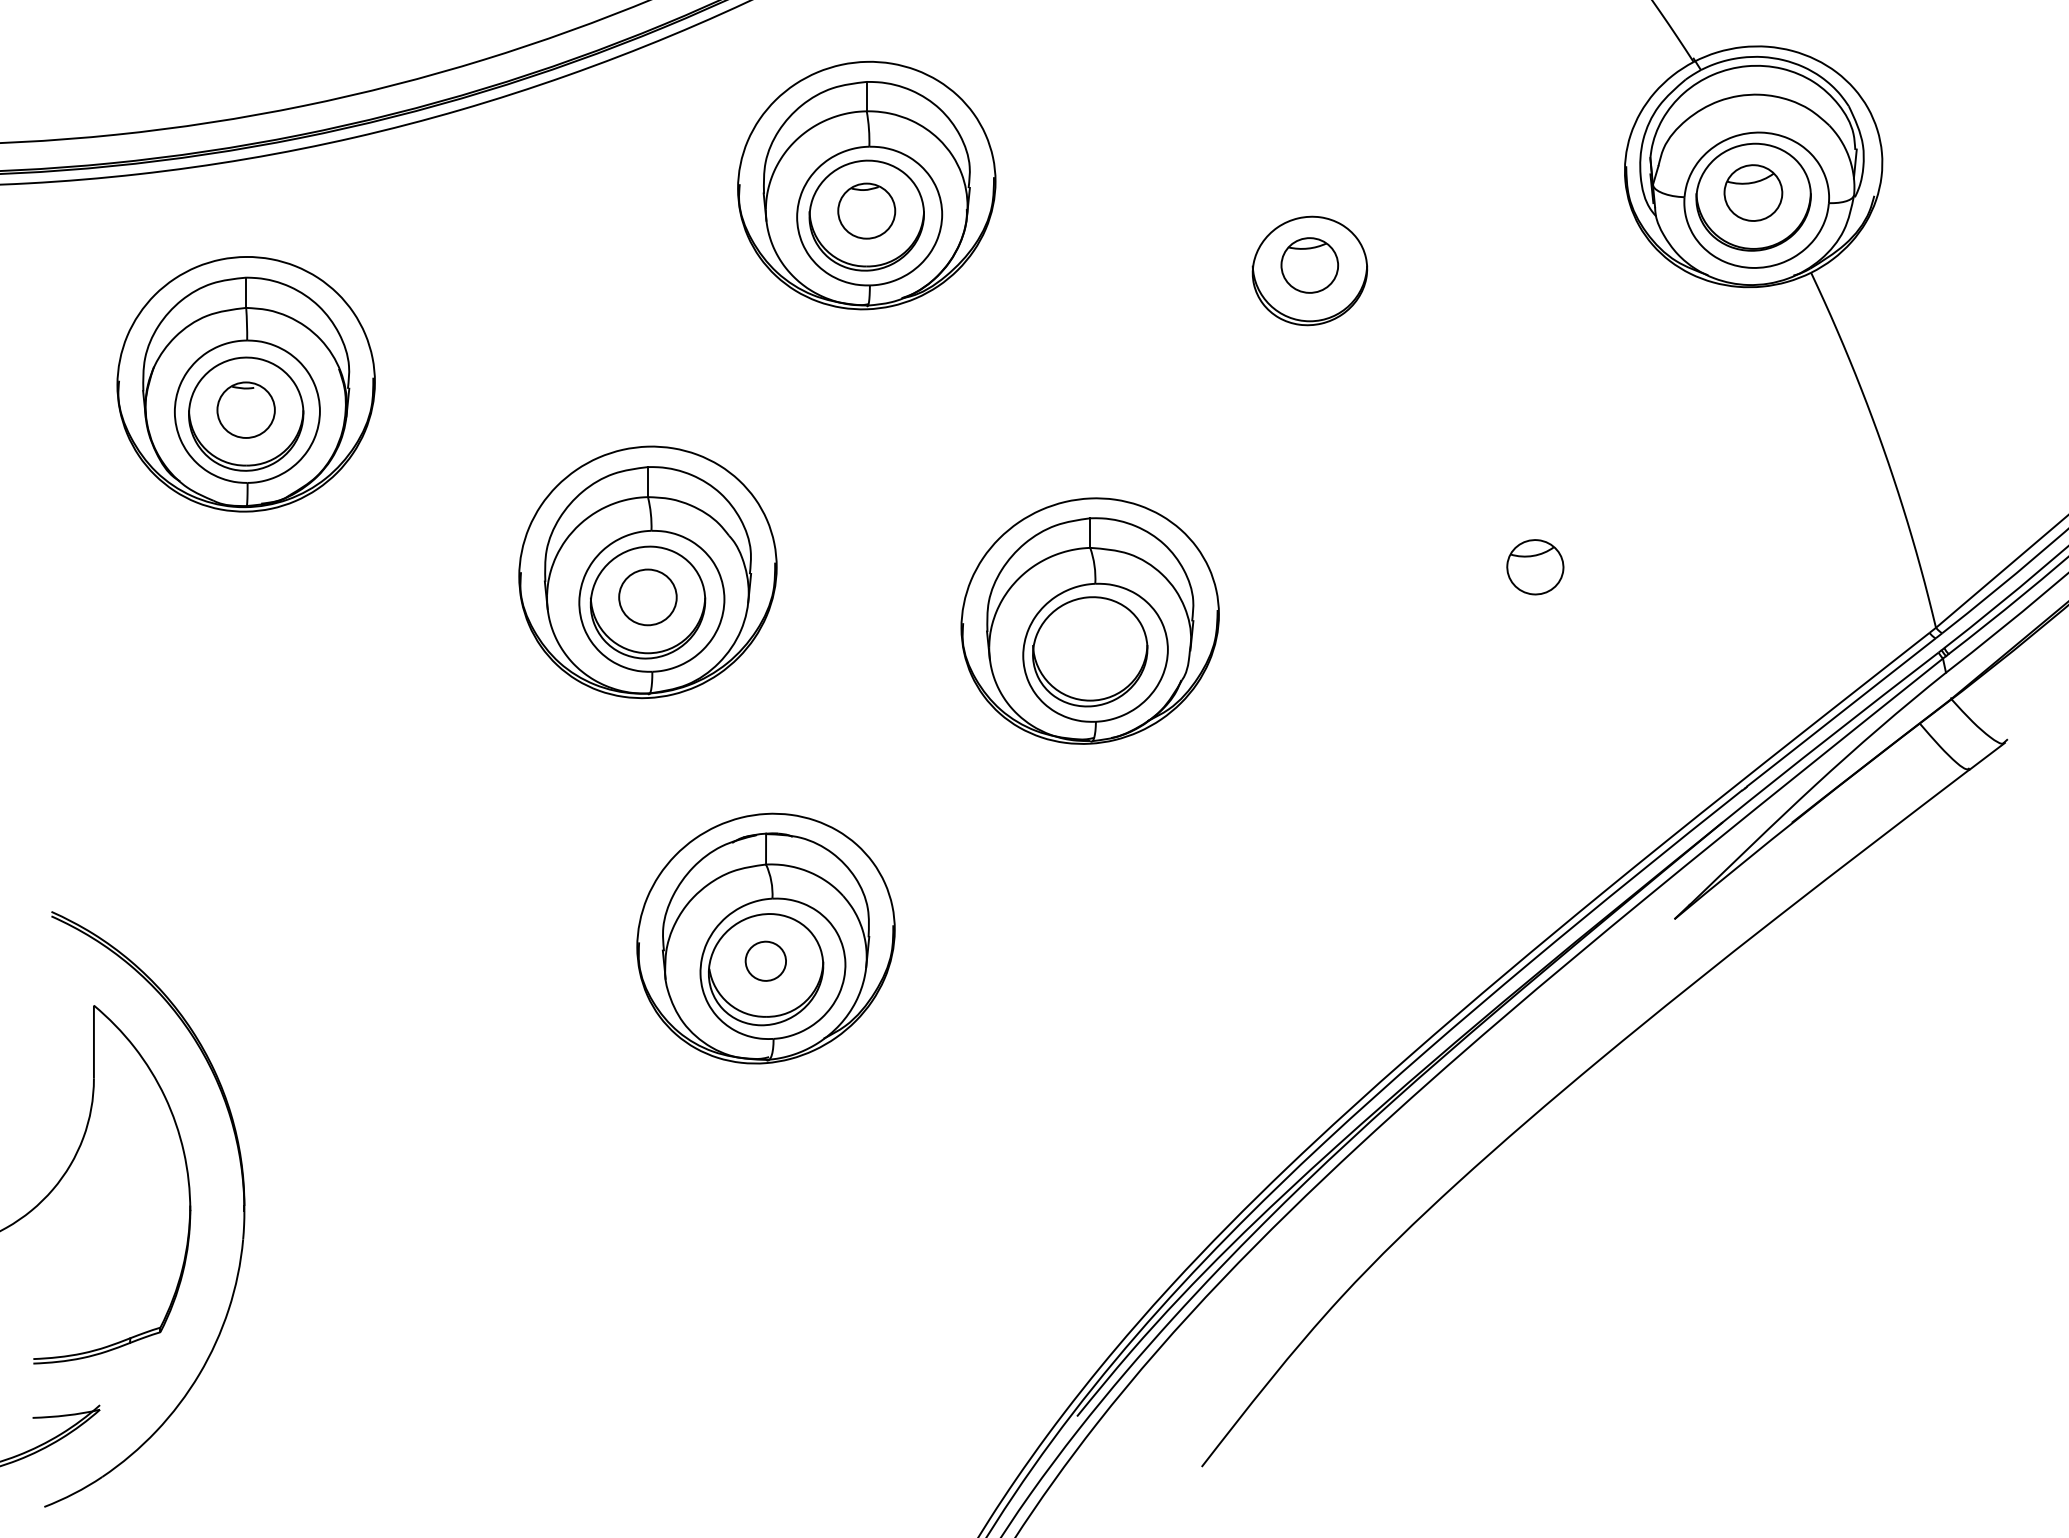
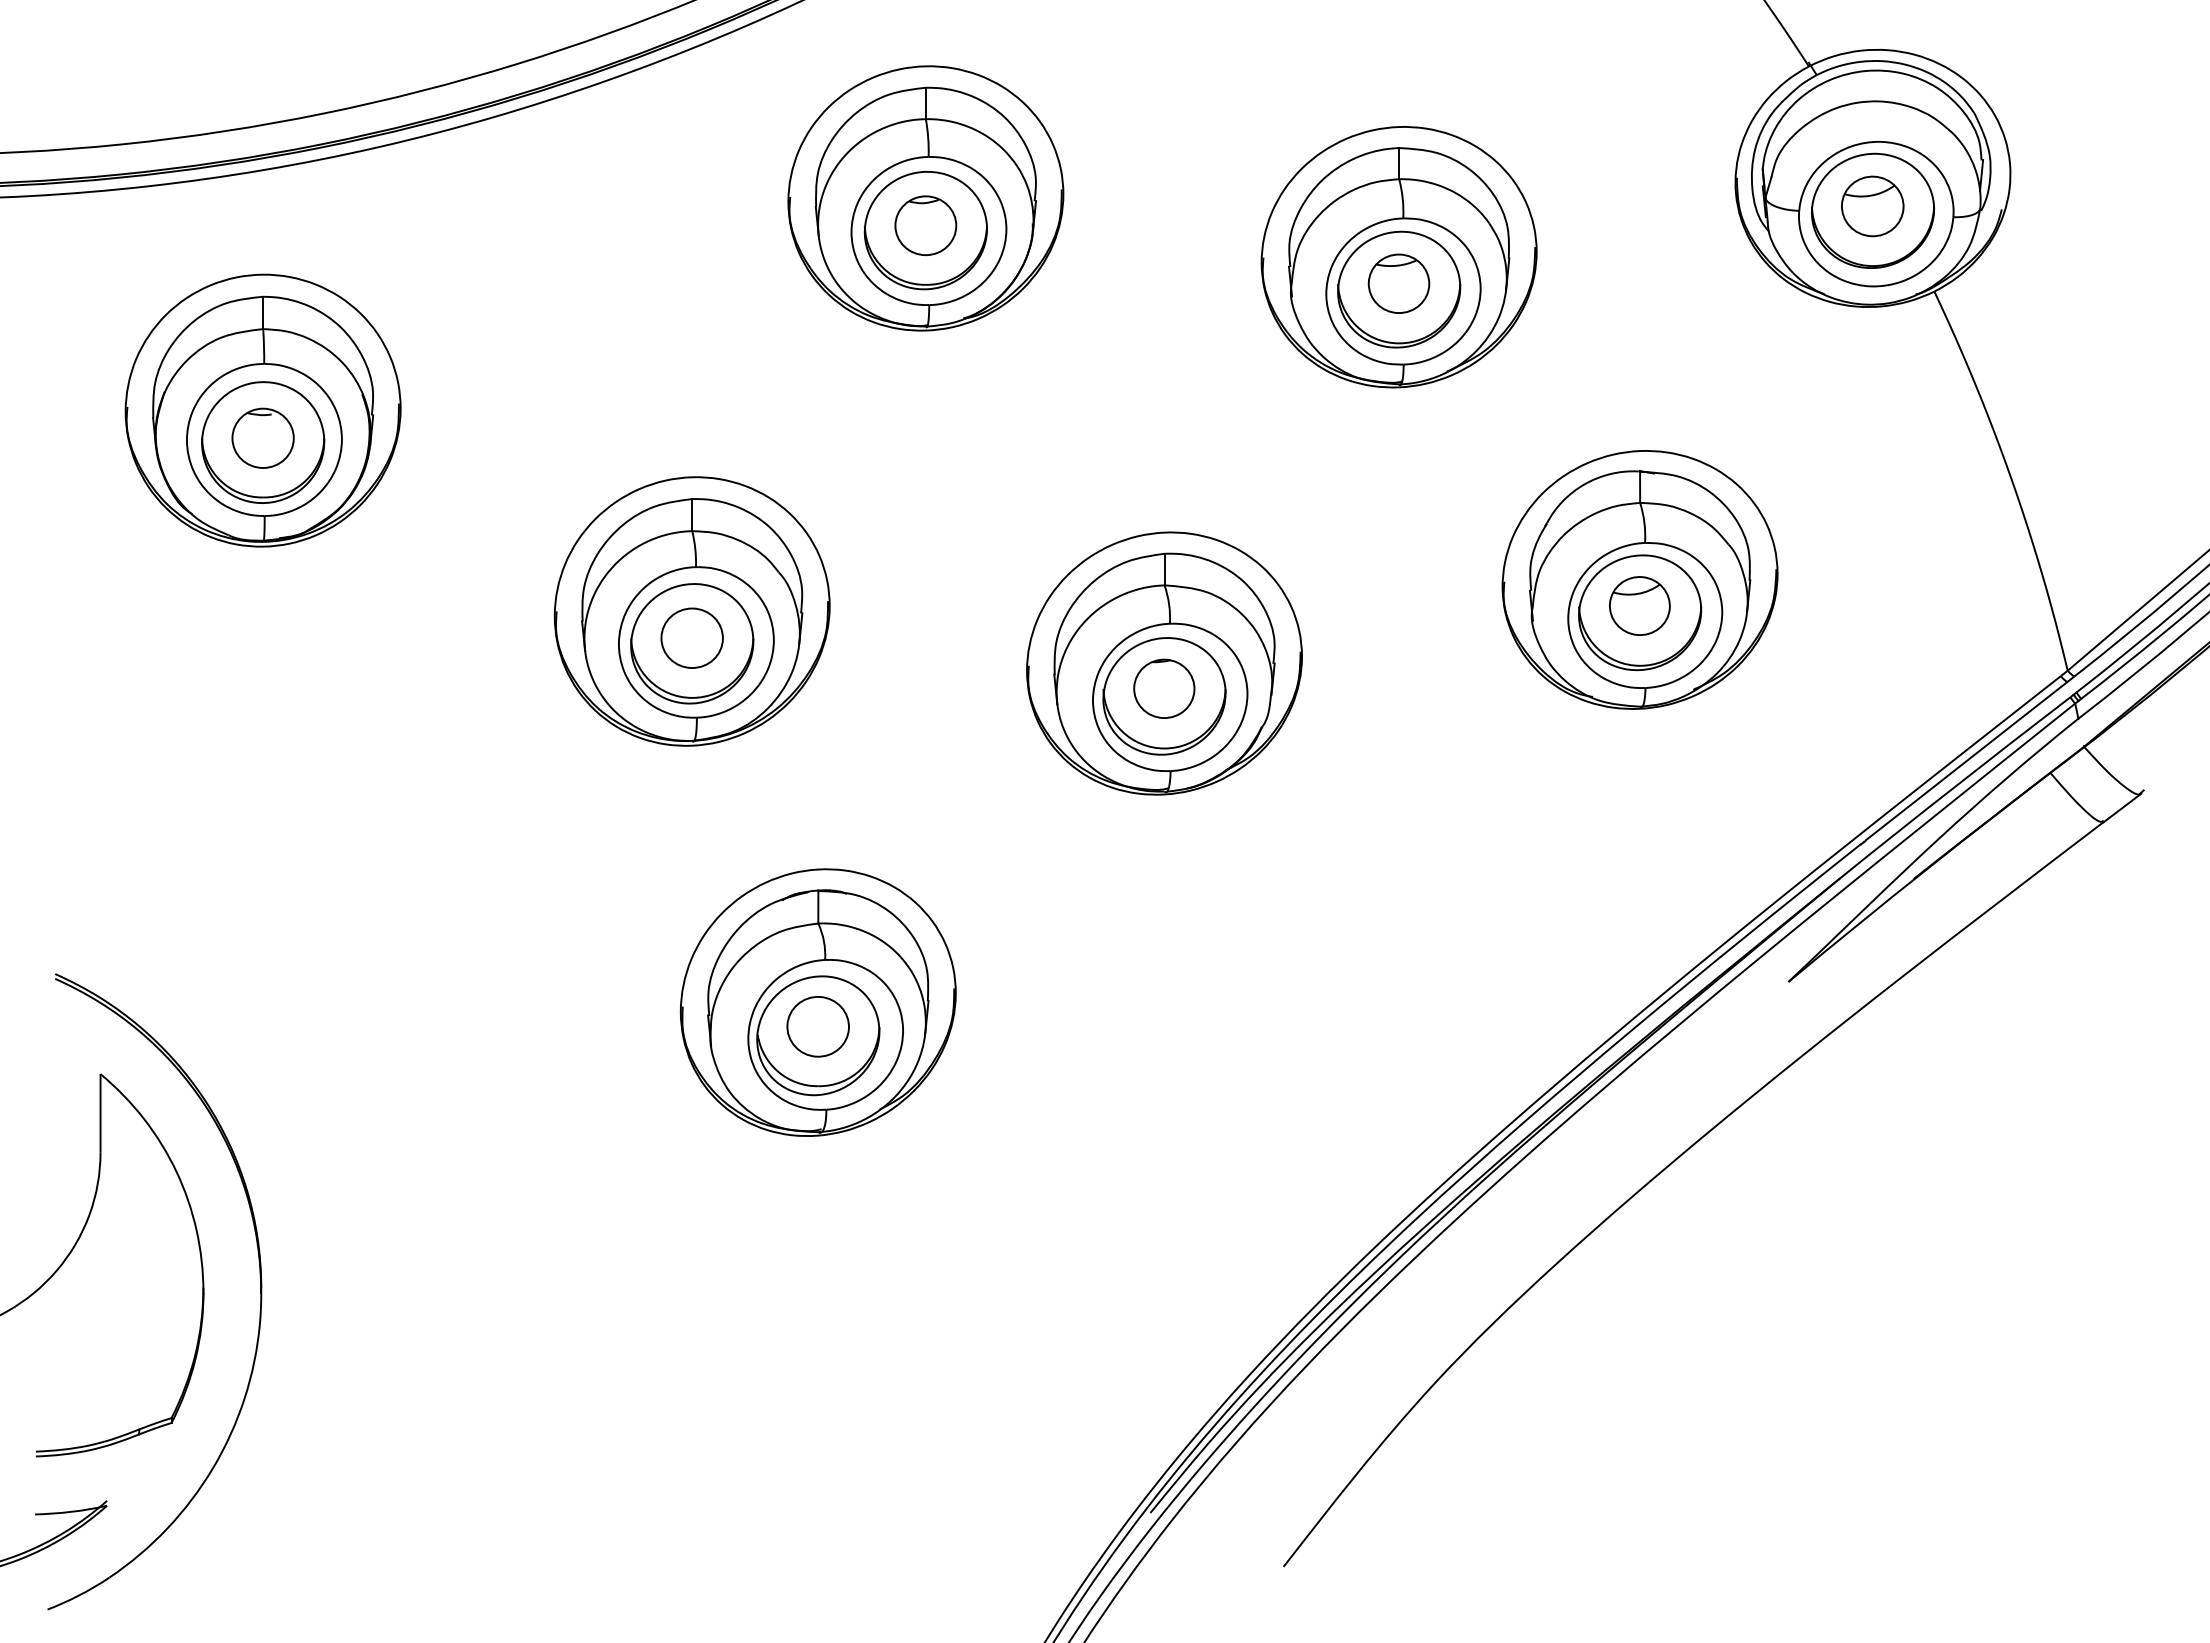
part: (1309, 240) -> (1398, 257), added
part: (1535, 542) -> (1639, 579), added
part: (1090, 644) -> (1164, 688), added
part: (765, 960) -> (817, 1026), size x1.43

